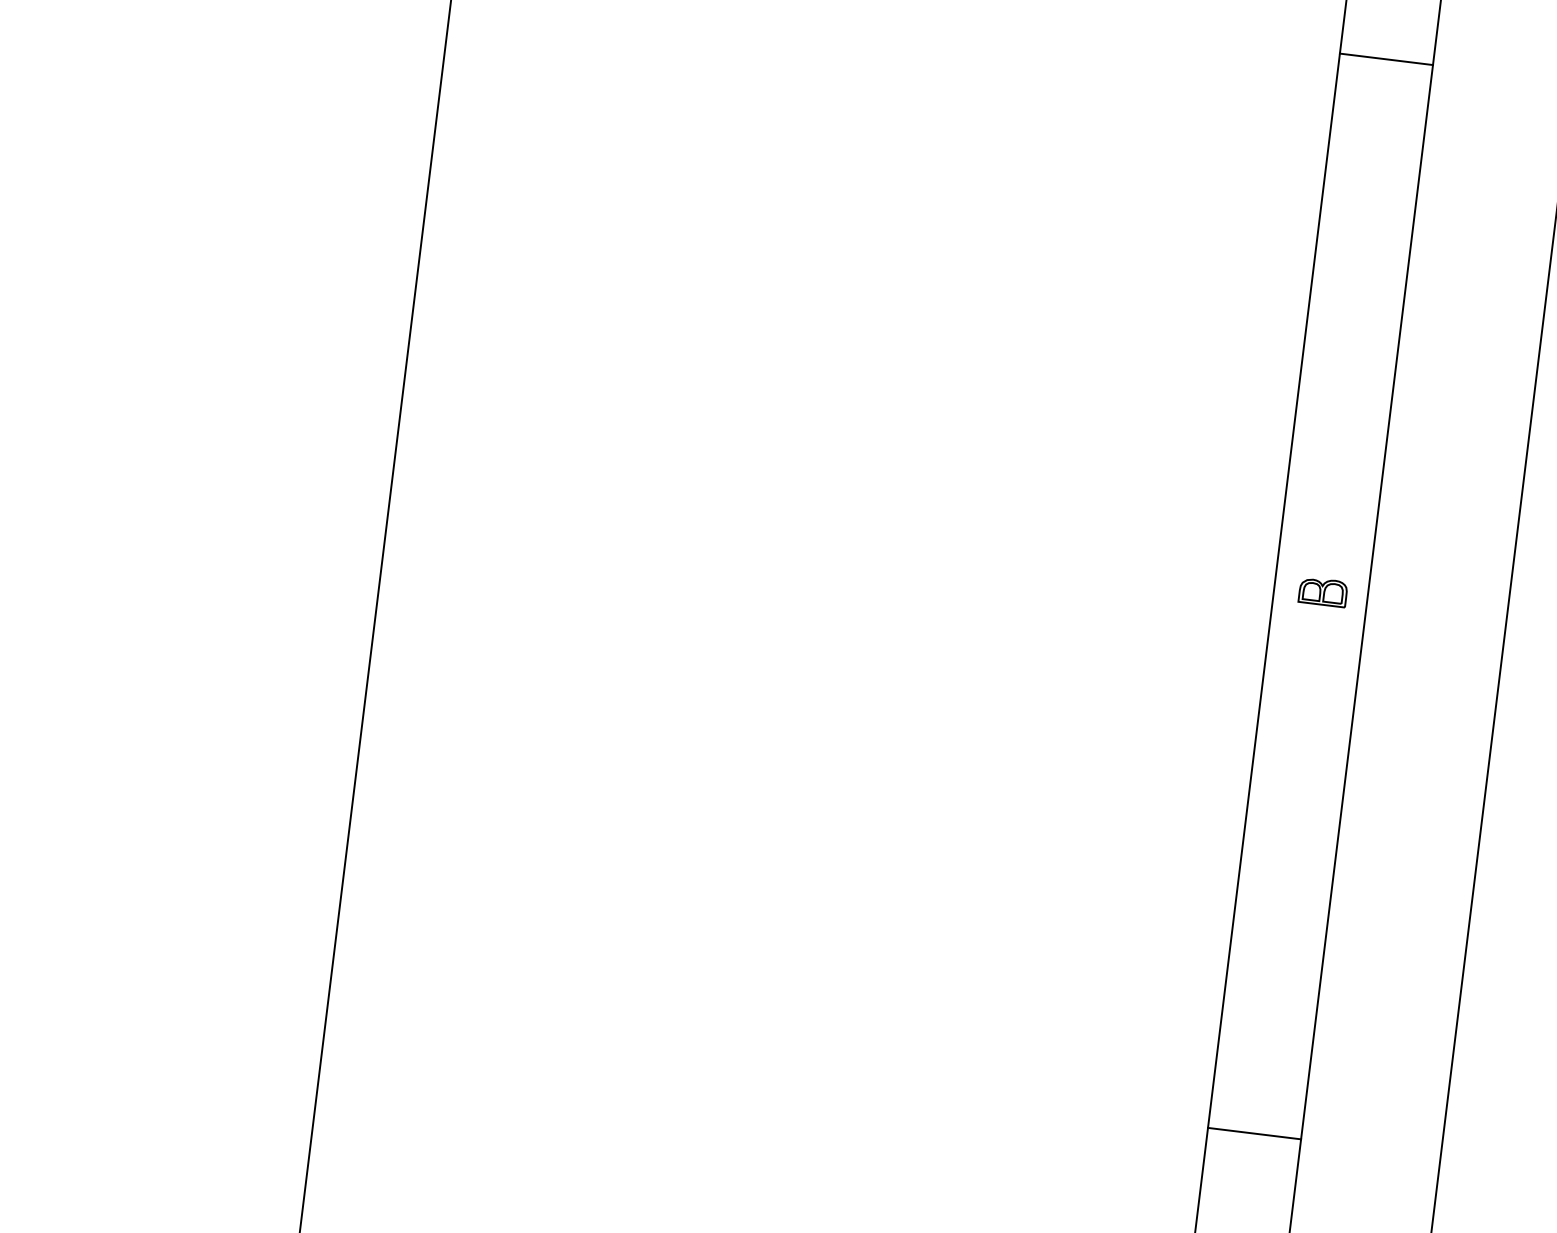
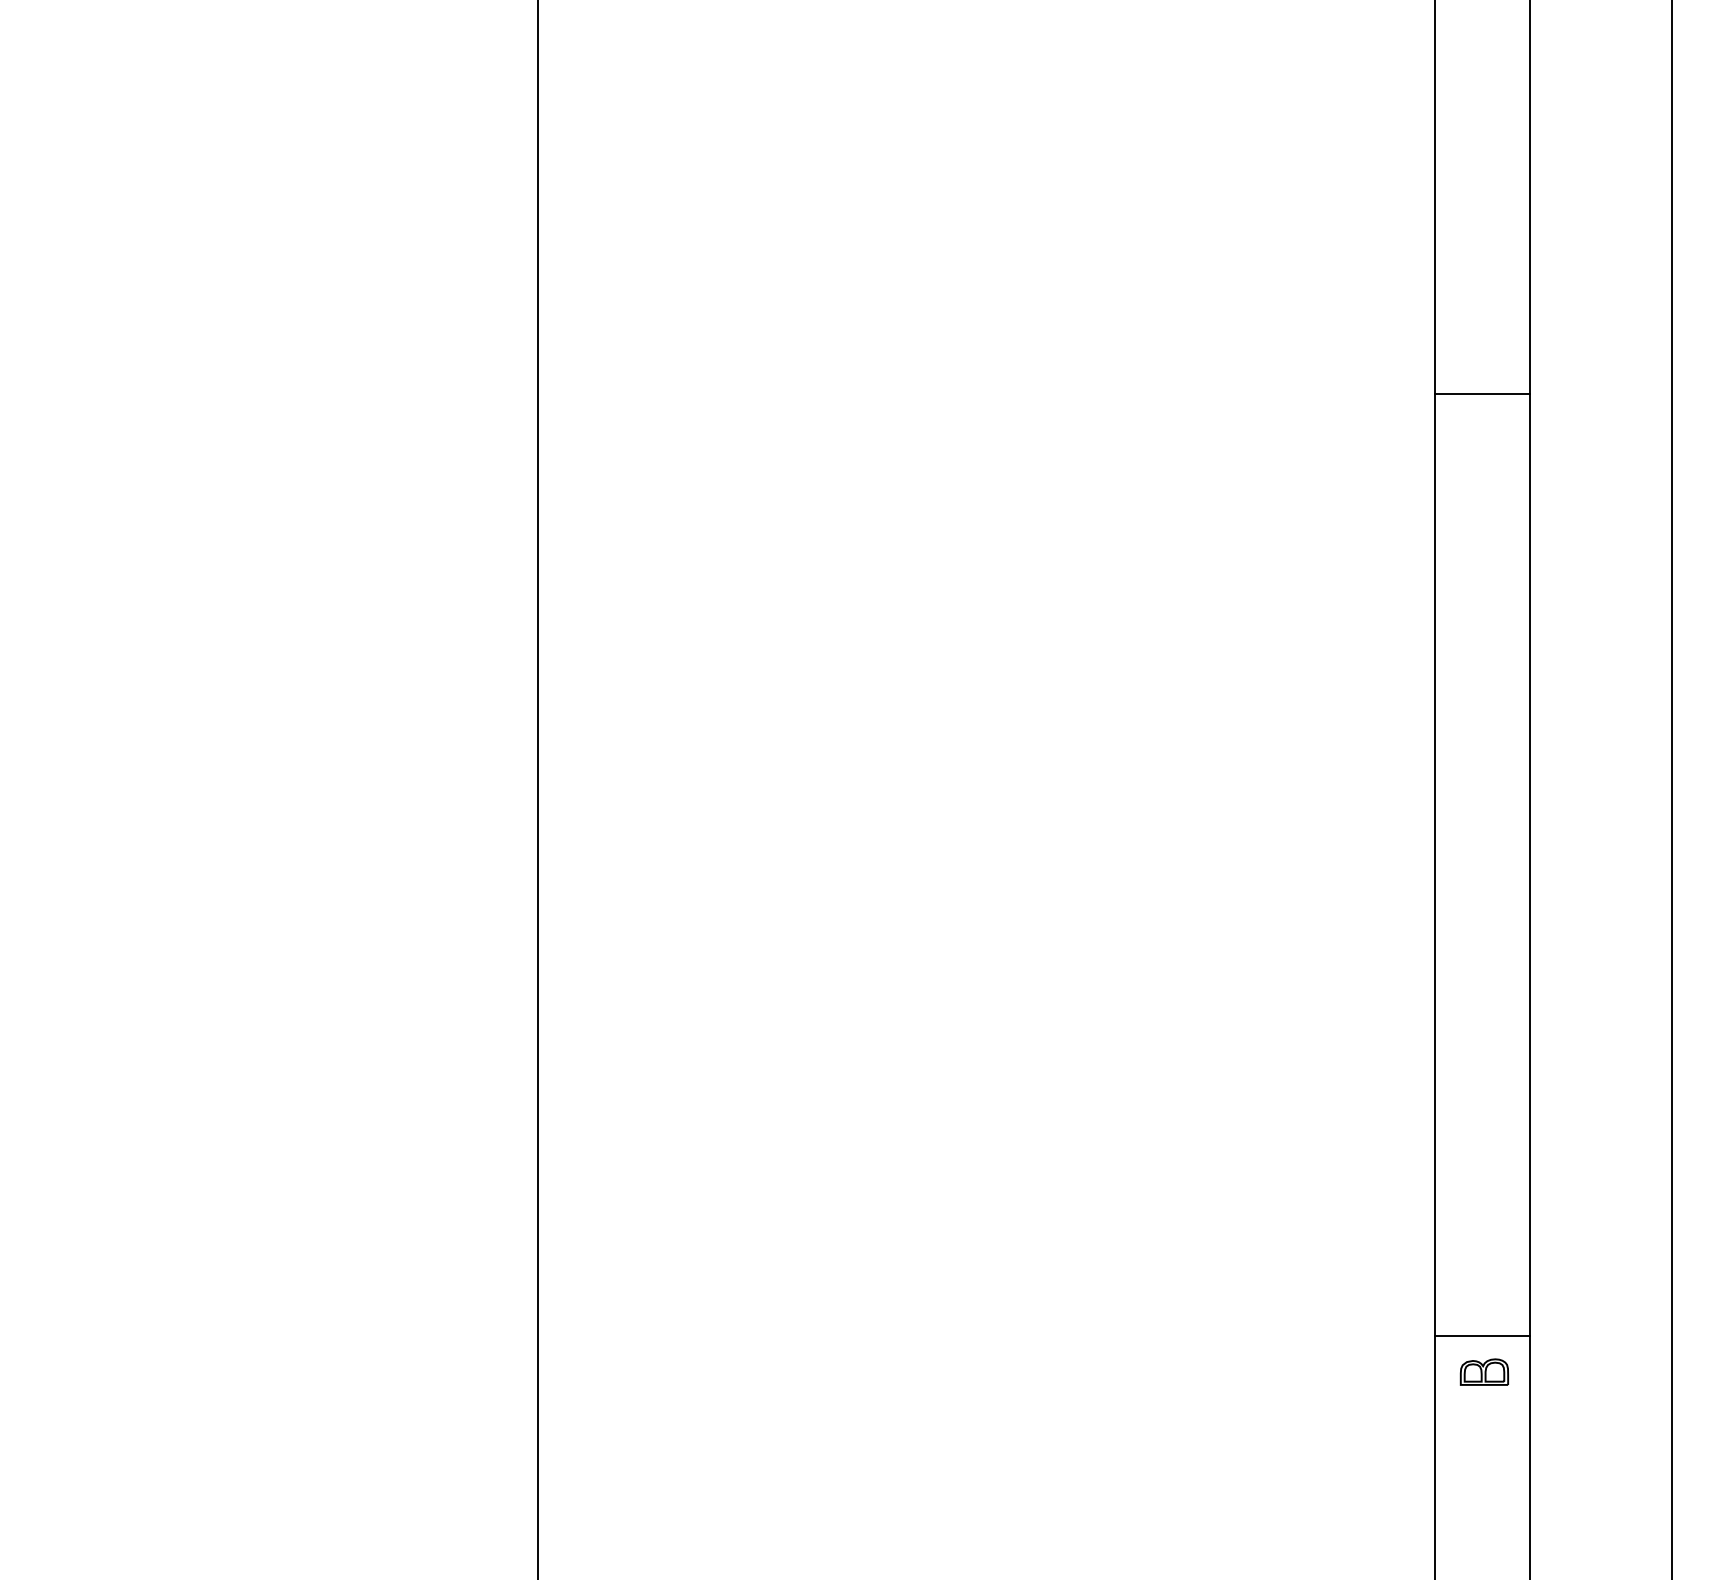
line: (1385, 59) -> (1481, 394), moved
part: (1322, 591) -> (1483, 1371), moved
line: (1253, 1133) -> (1481, 1336), moved

